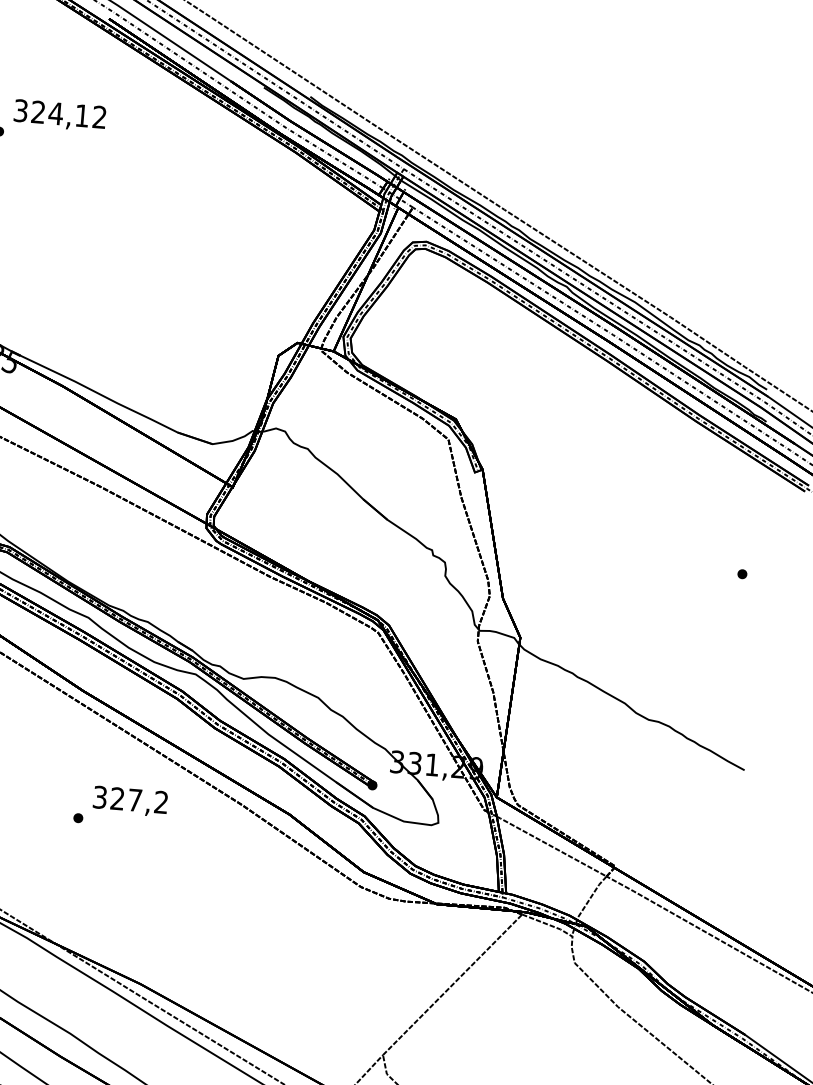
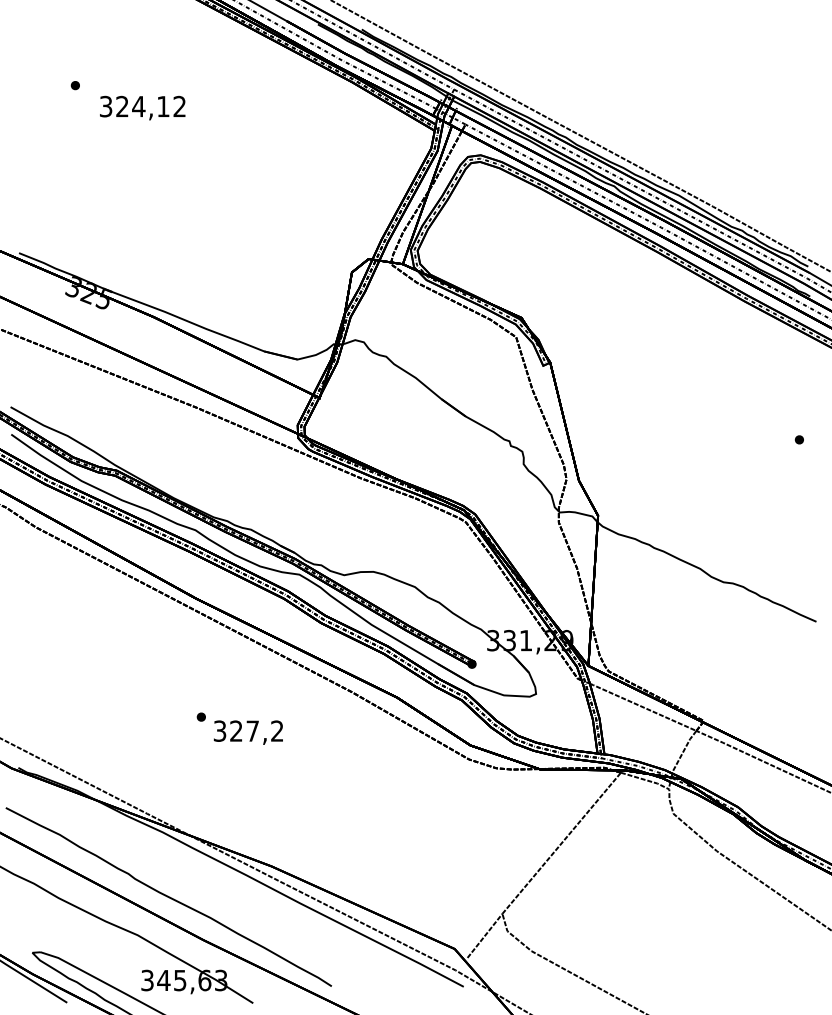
text: (59, 114) -> (142, 107), moved
text: (129, 801) -> (247, 732), moved

